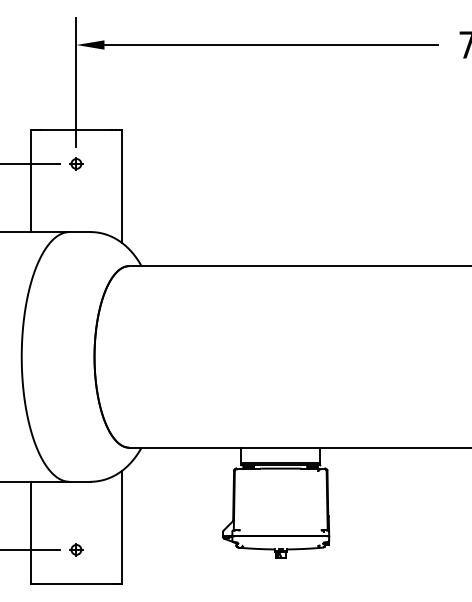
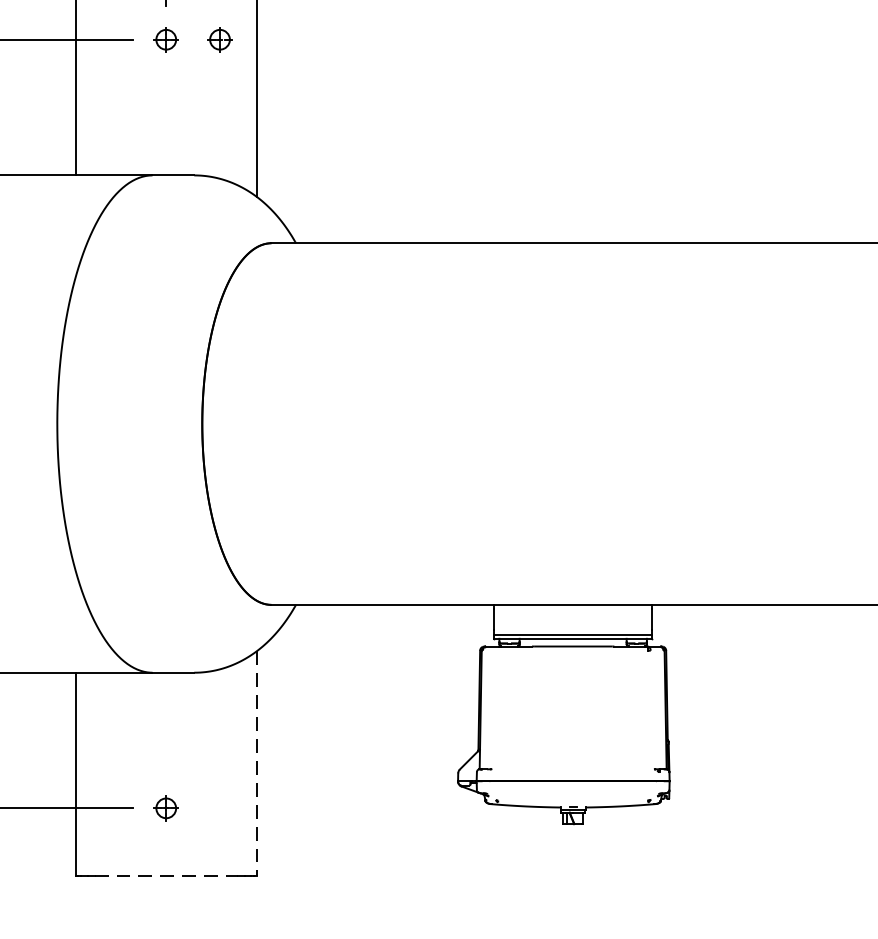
part: (103, 163) -> (220, 38), added
line: (121, 527) -> (255, 763), solid -> dashed
line: (76, 583) -> (166, 875), solid -> dashed

